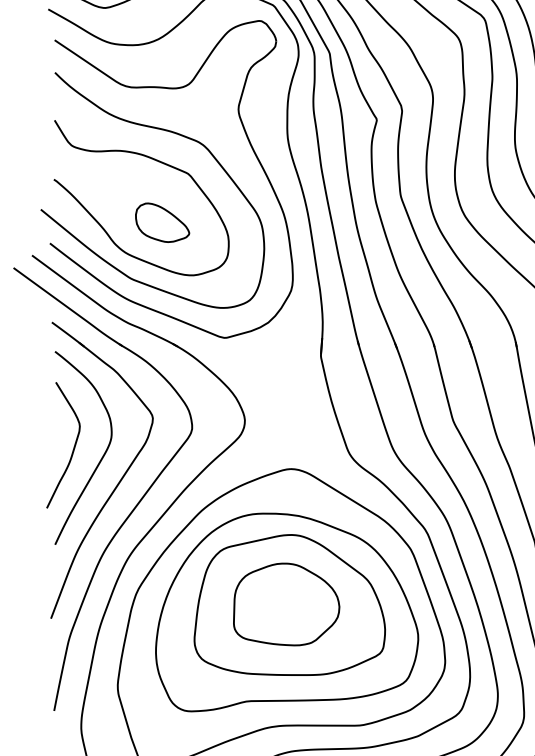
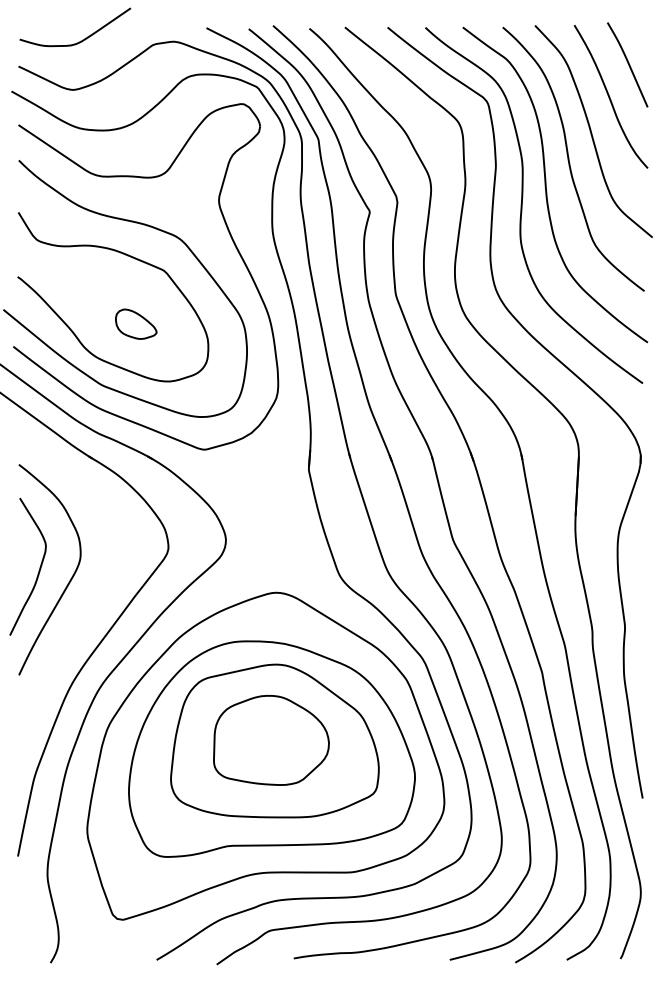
part: (162, 223) -> (136, 324), size x0.7
part: (118, 481) -> (88, 606), removed

